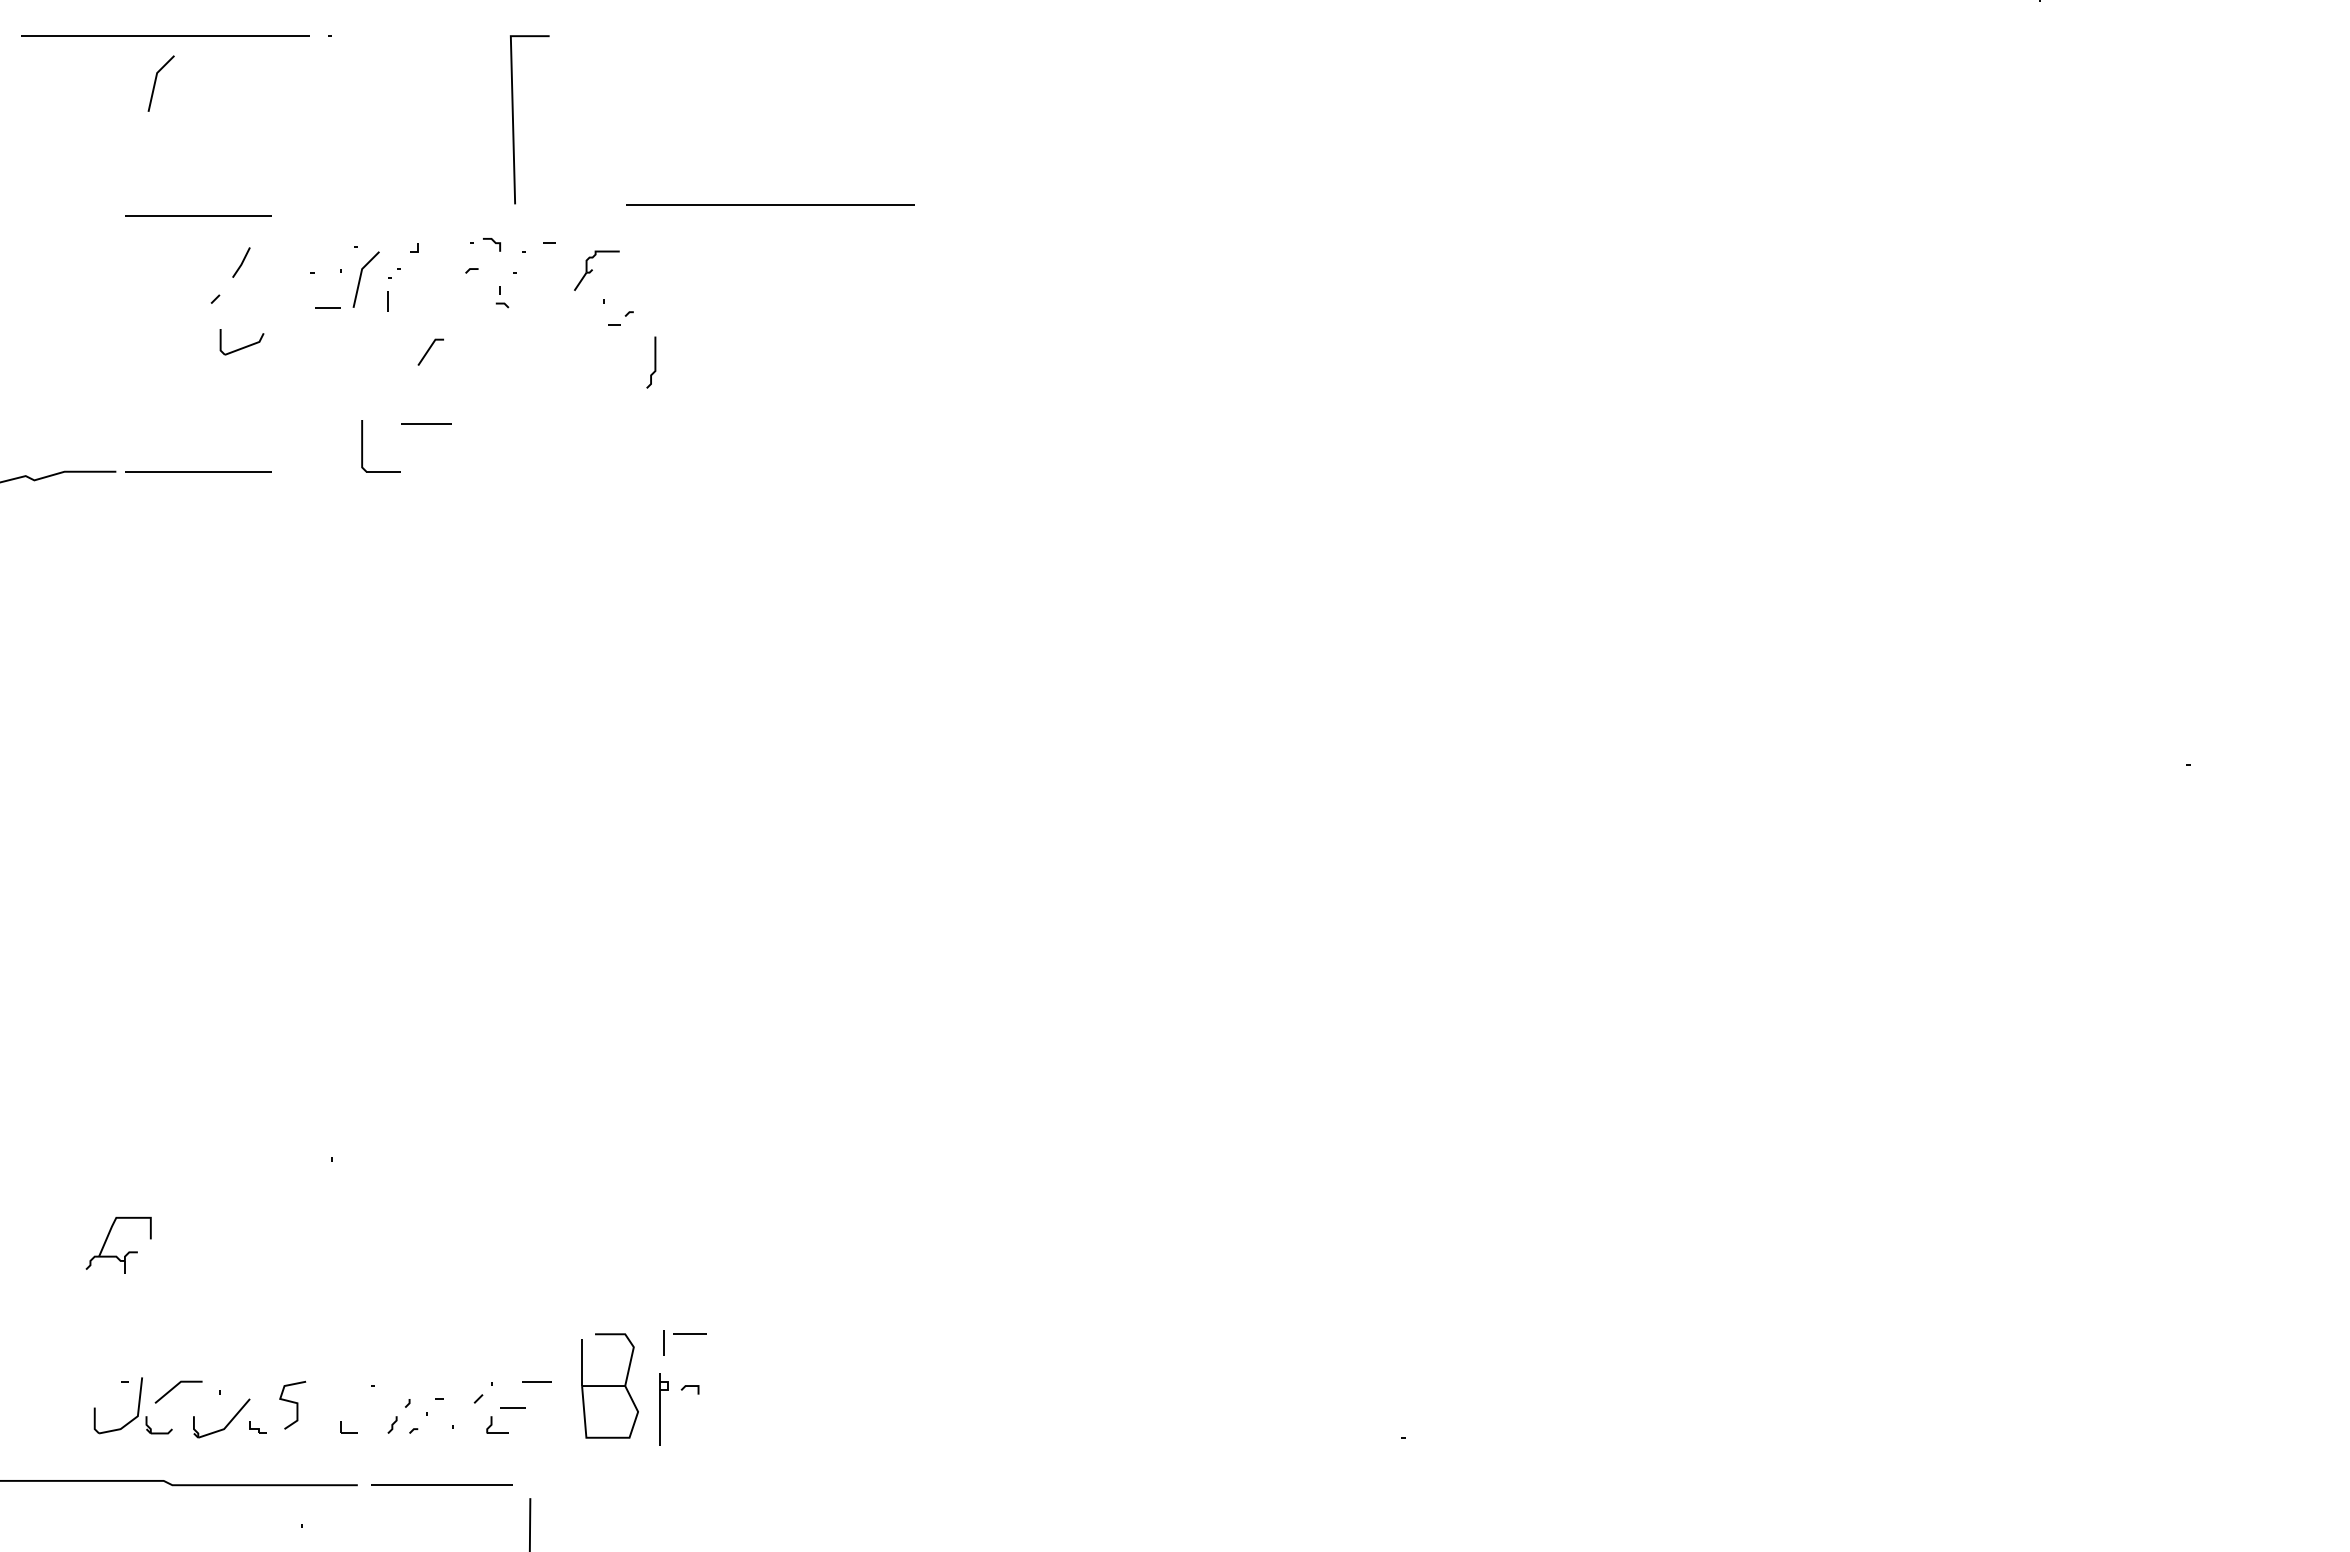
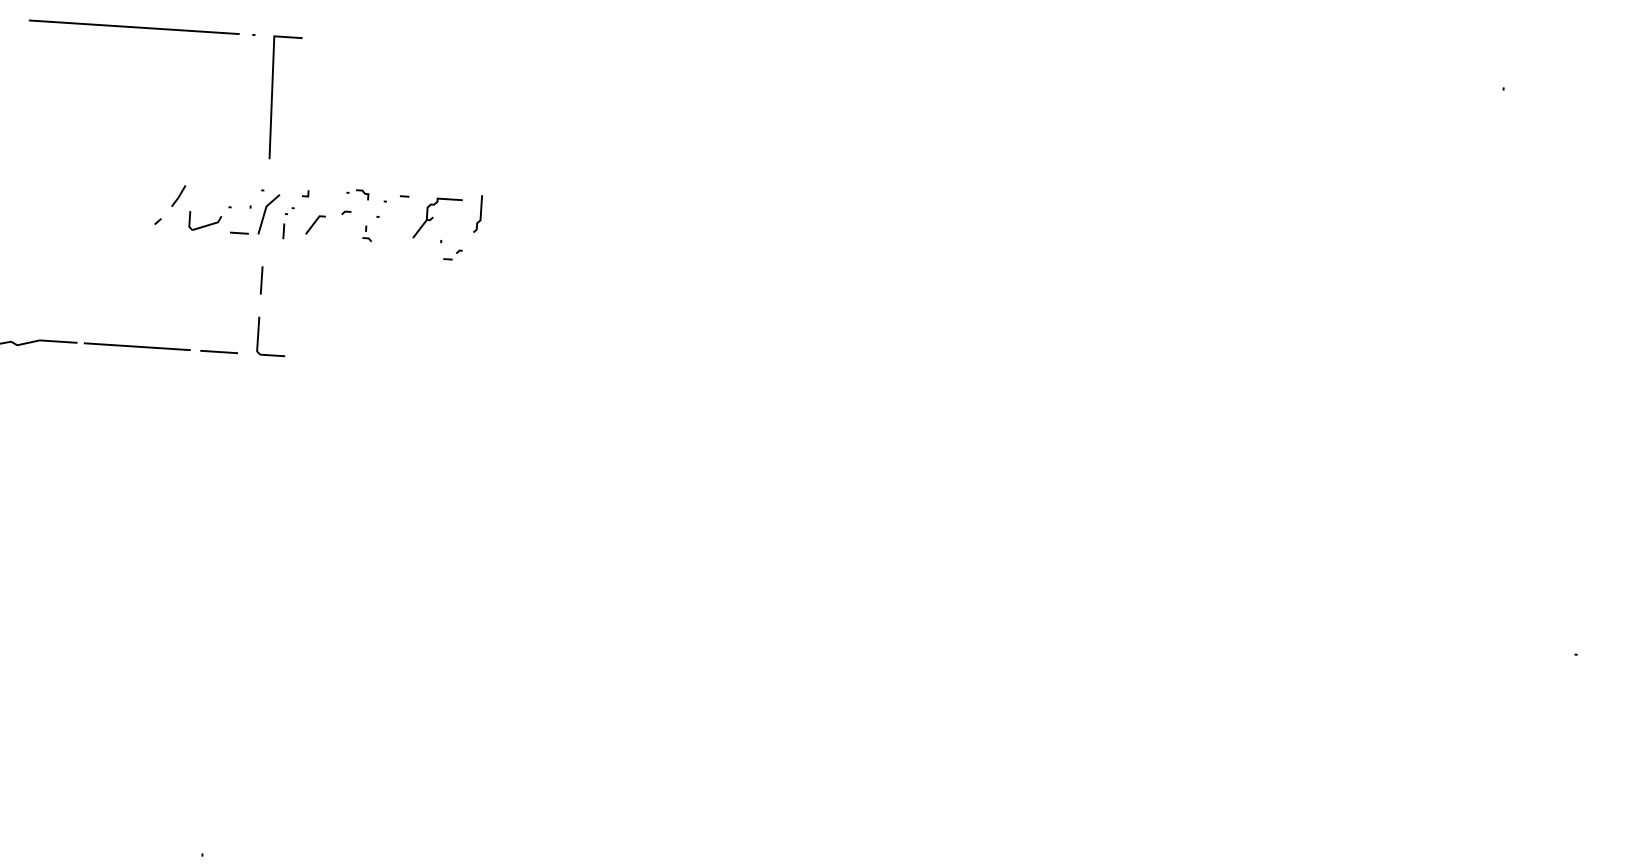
line: (156, 81) -> (125, 59), removed
line: (513, 119) -> (272, 97), moved
line: (770, 204) -> (567, 178), removed
line: (198, 215) -> (149, 159), removed
part: (596, 270) -> (437, 218), size x1.43
part: (241, 342) -> (204, 221), moved
line: (429, 350) -> (314, 223), moved
line: (654, 362) -> (480, 214), moved
line: (361, 370) -> (261, 280), added
line: (426, 423) -> (219, 351), moved

